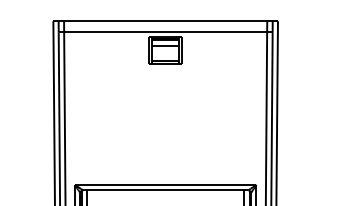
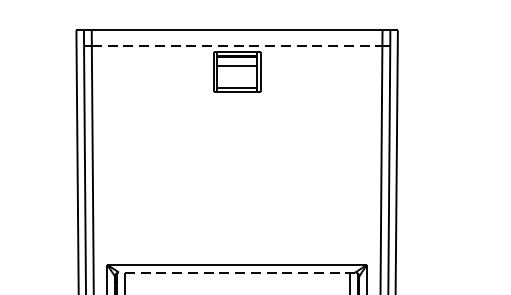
line: (166, 32) -> (238, 46), solid -> dashed
line: (165, 190) -> (236, 272), solid -> dashed

